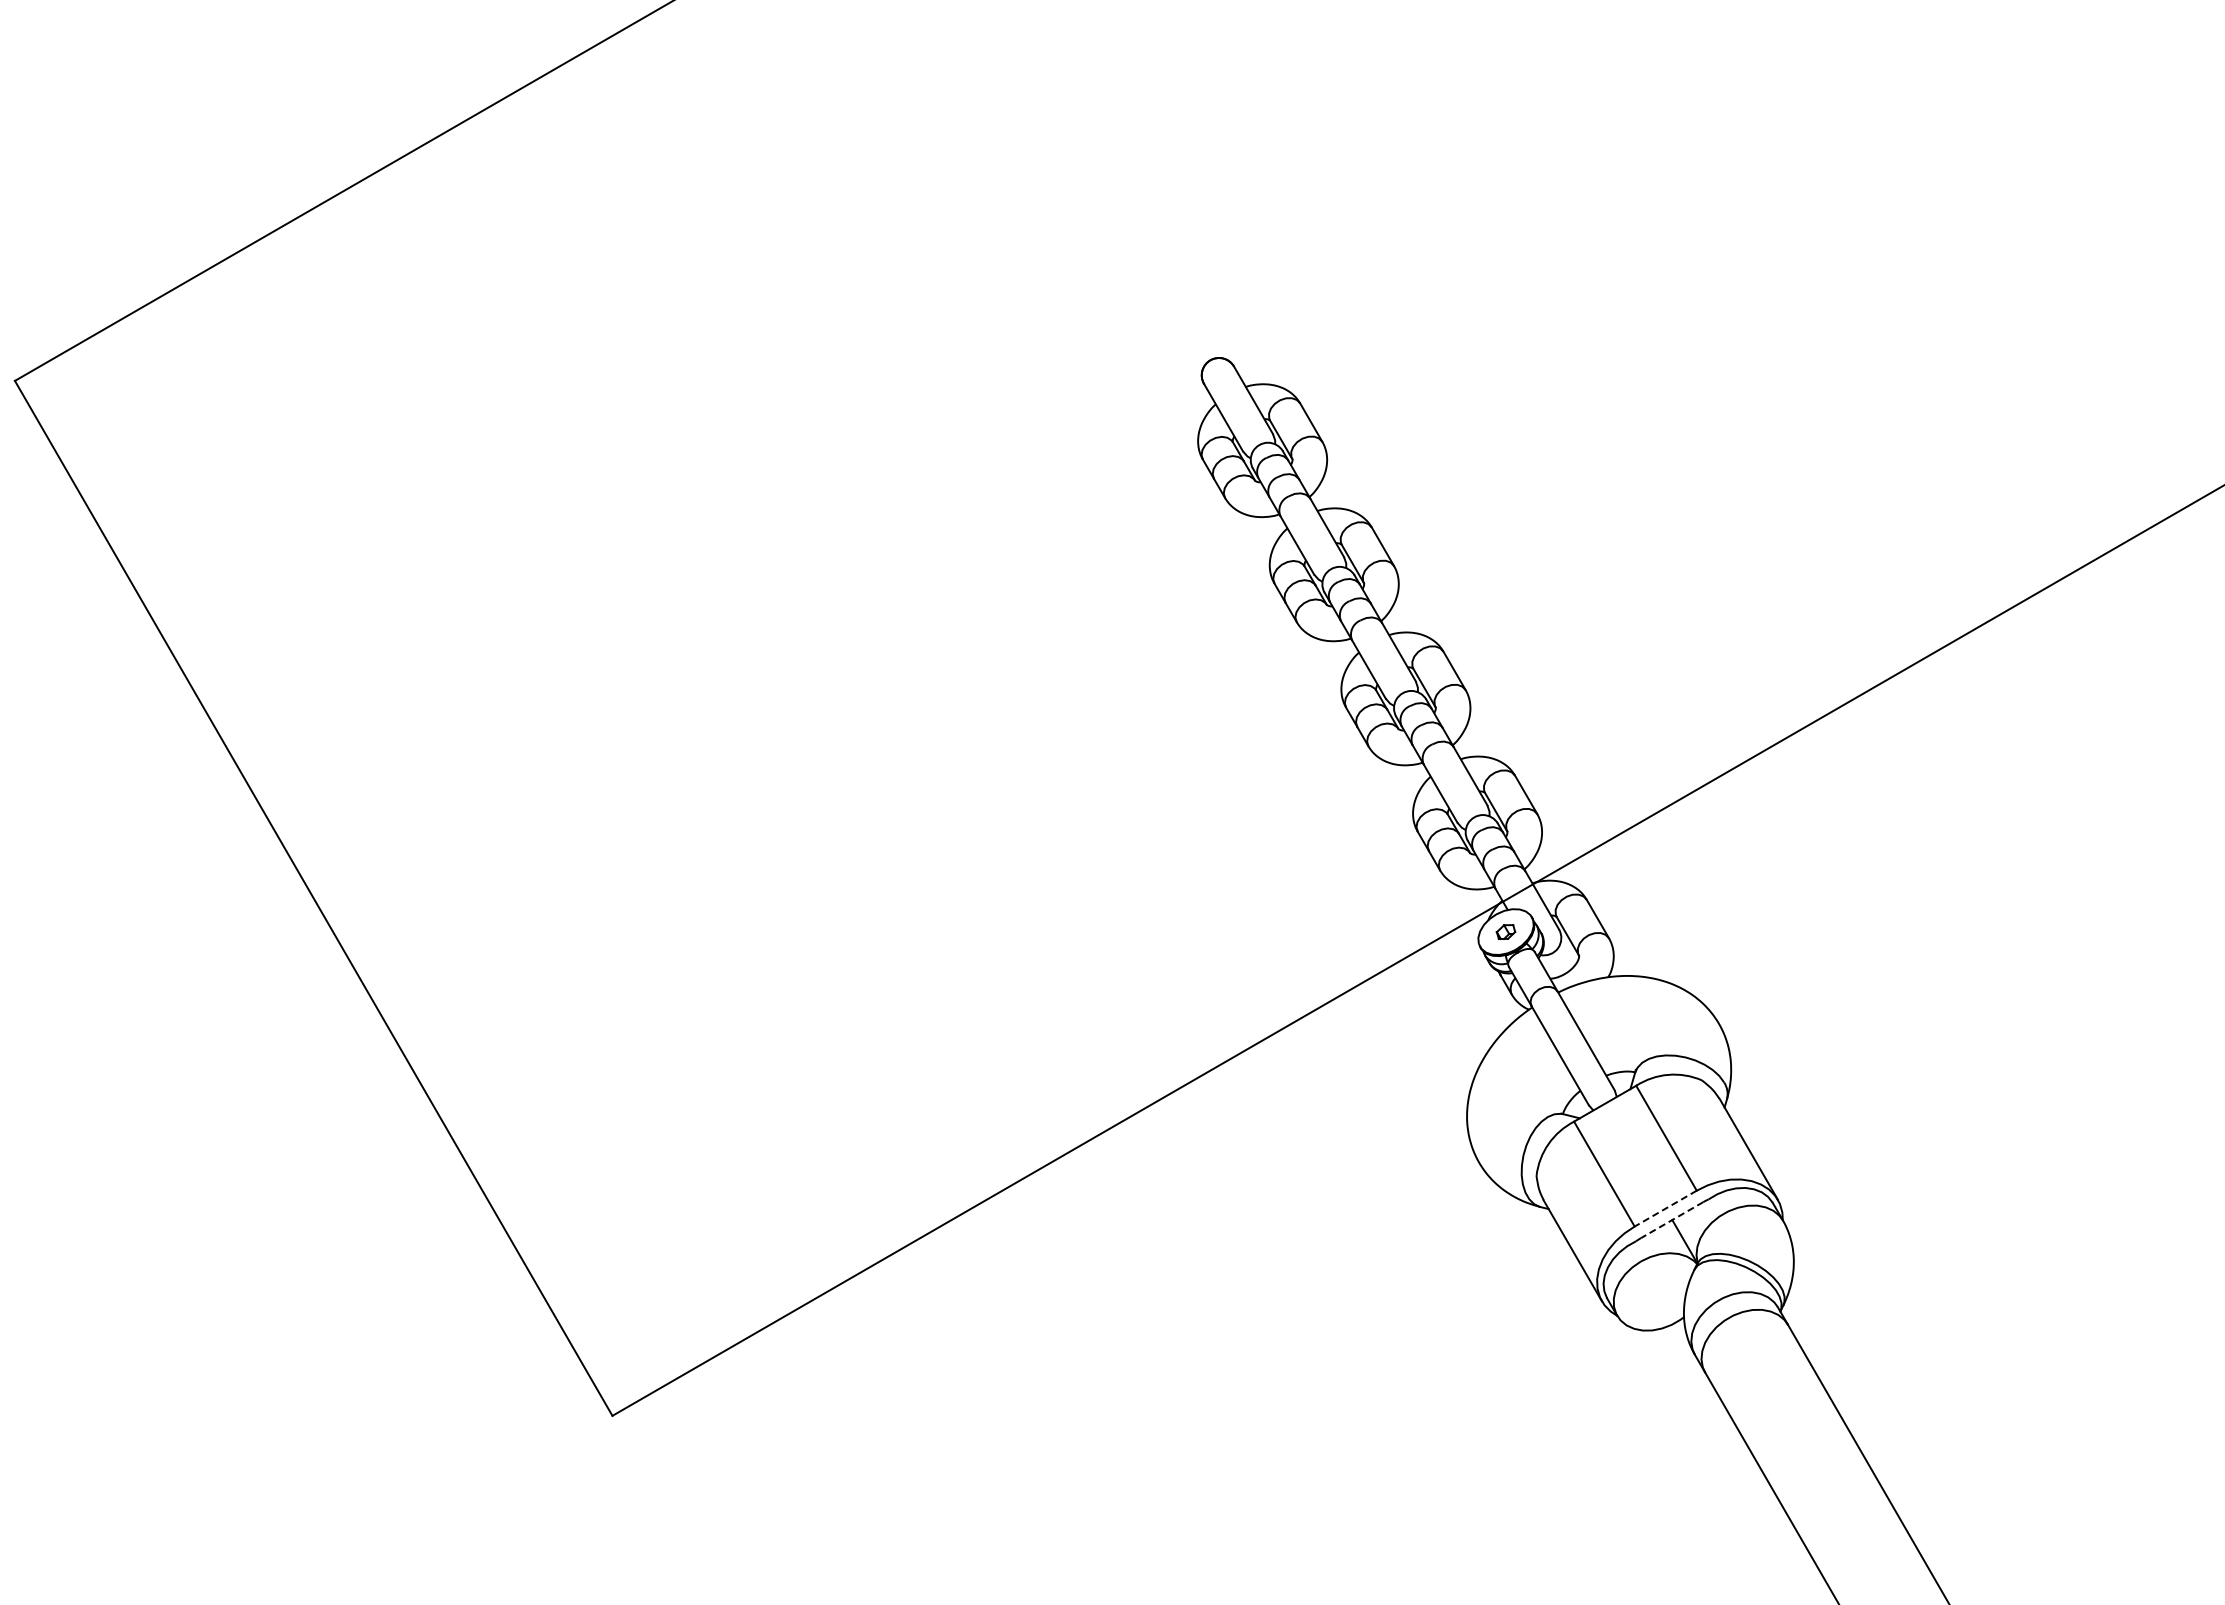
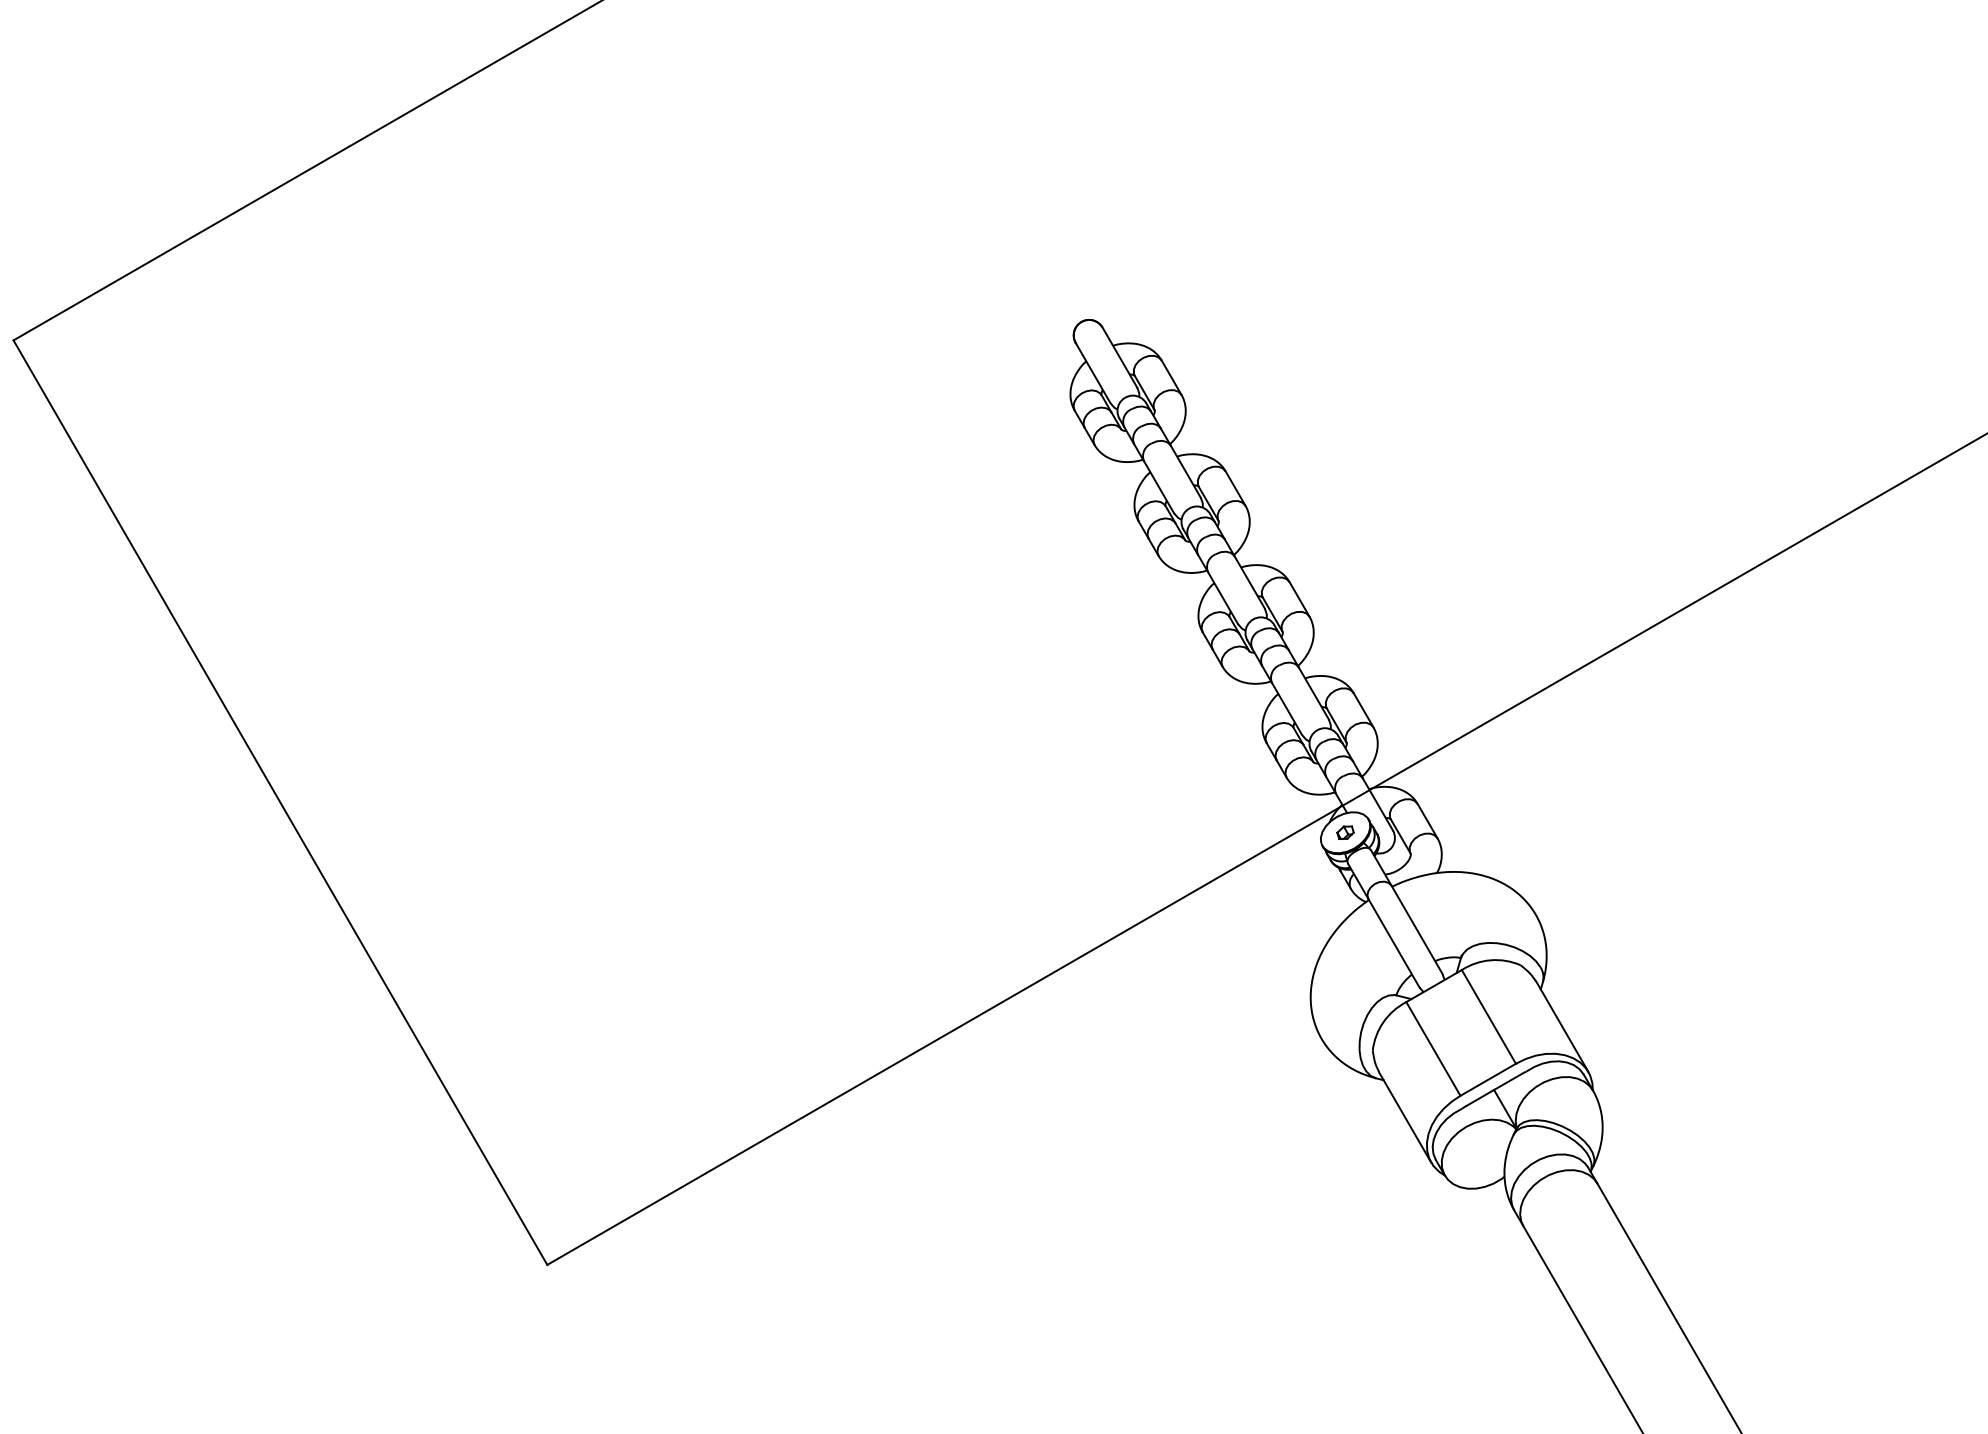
line: (1665, 1208) -> (1487, 1079), dashed -> solid
line: (1672, 1220) -> (1494, 1090), dashed -> solid

